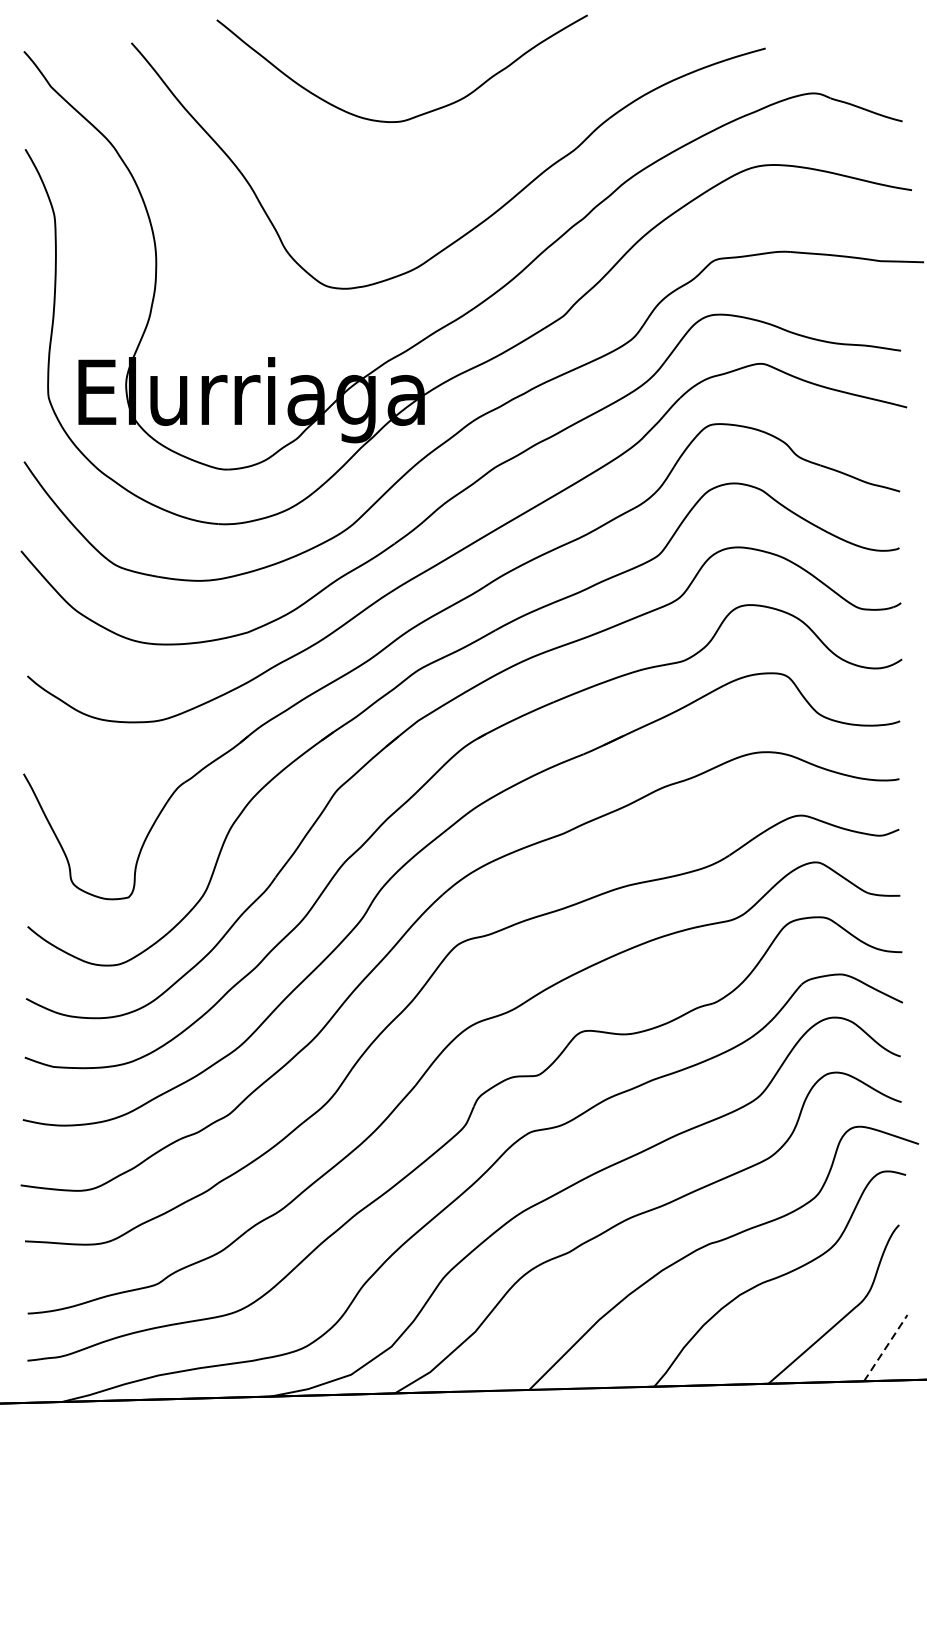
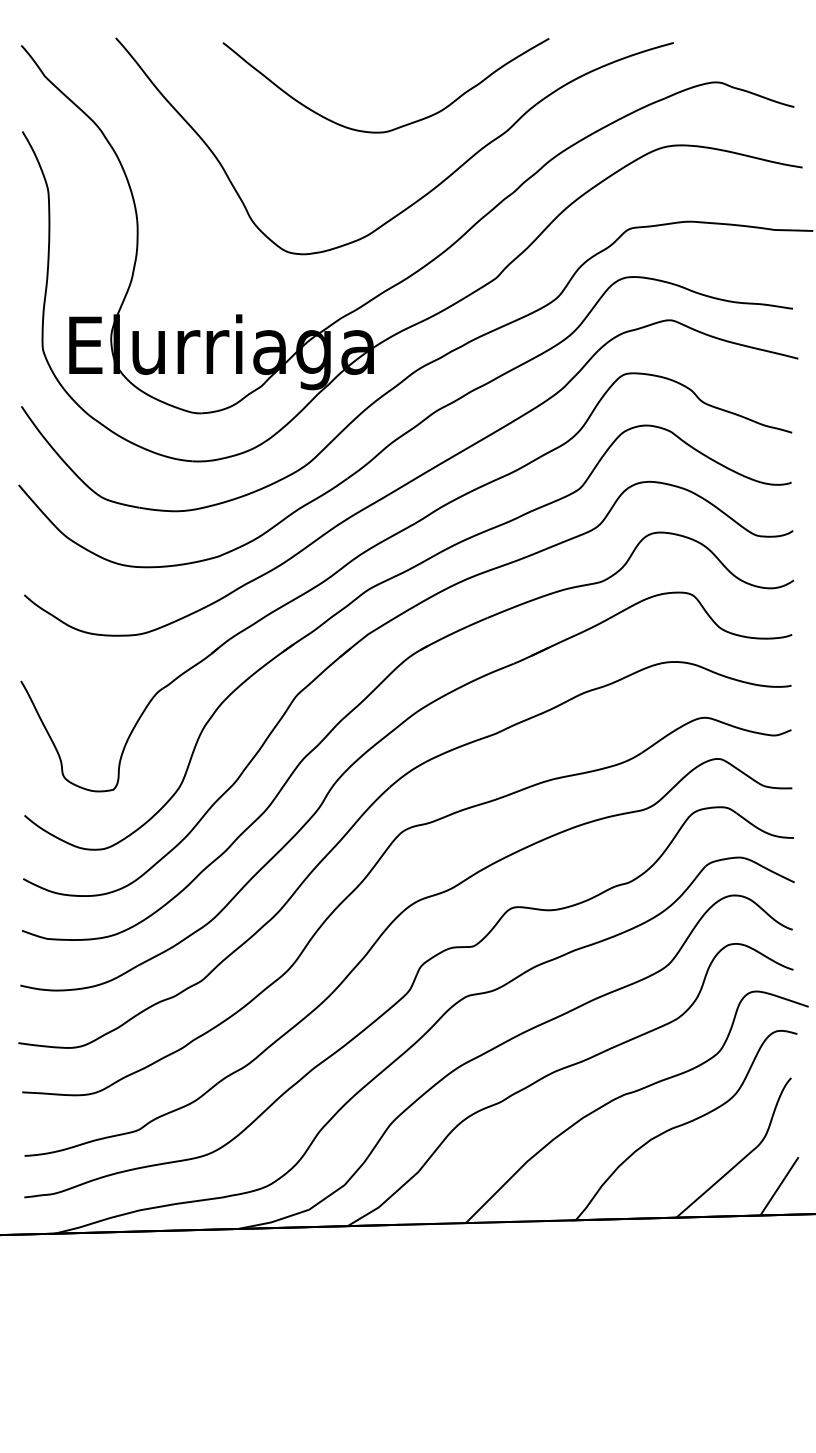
curve: (416, 115) -> (398, 126), moved
line: (885, 1348) -> (779, 1186), dashed -> solid

